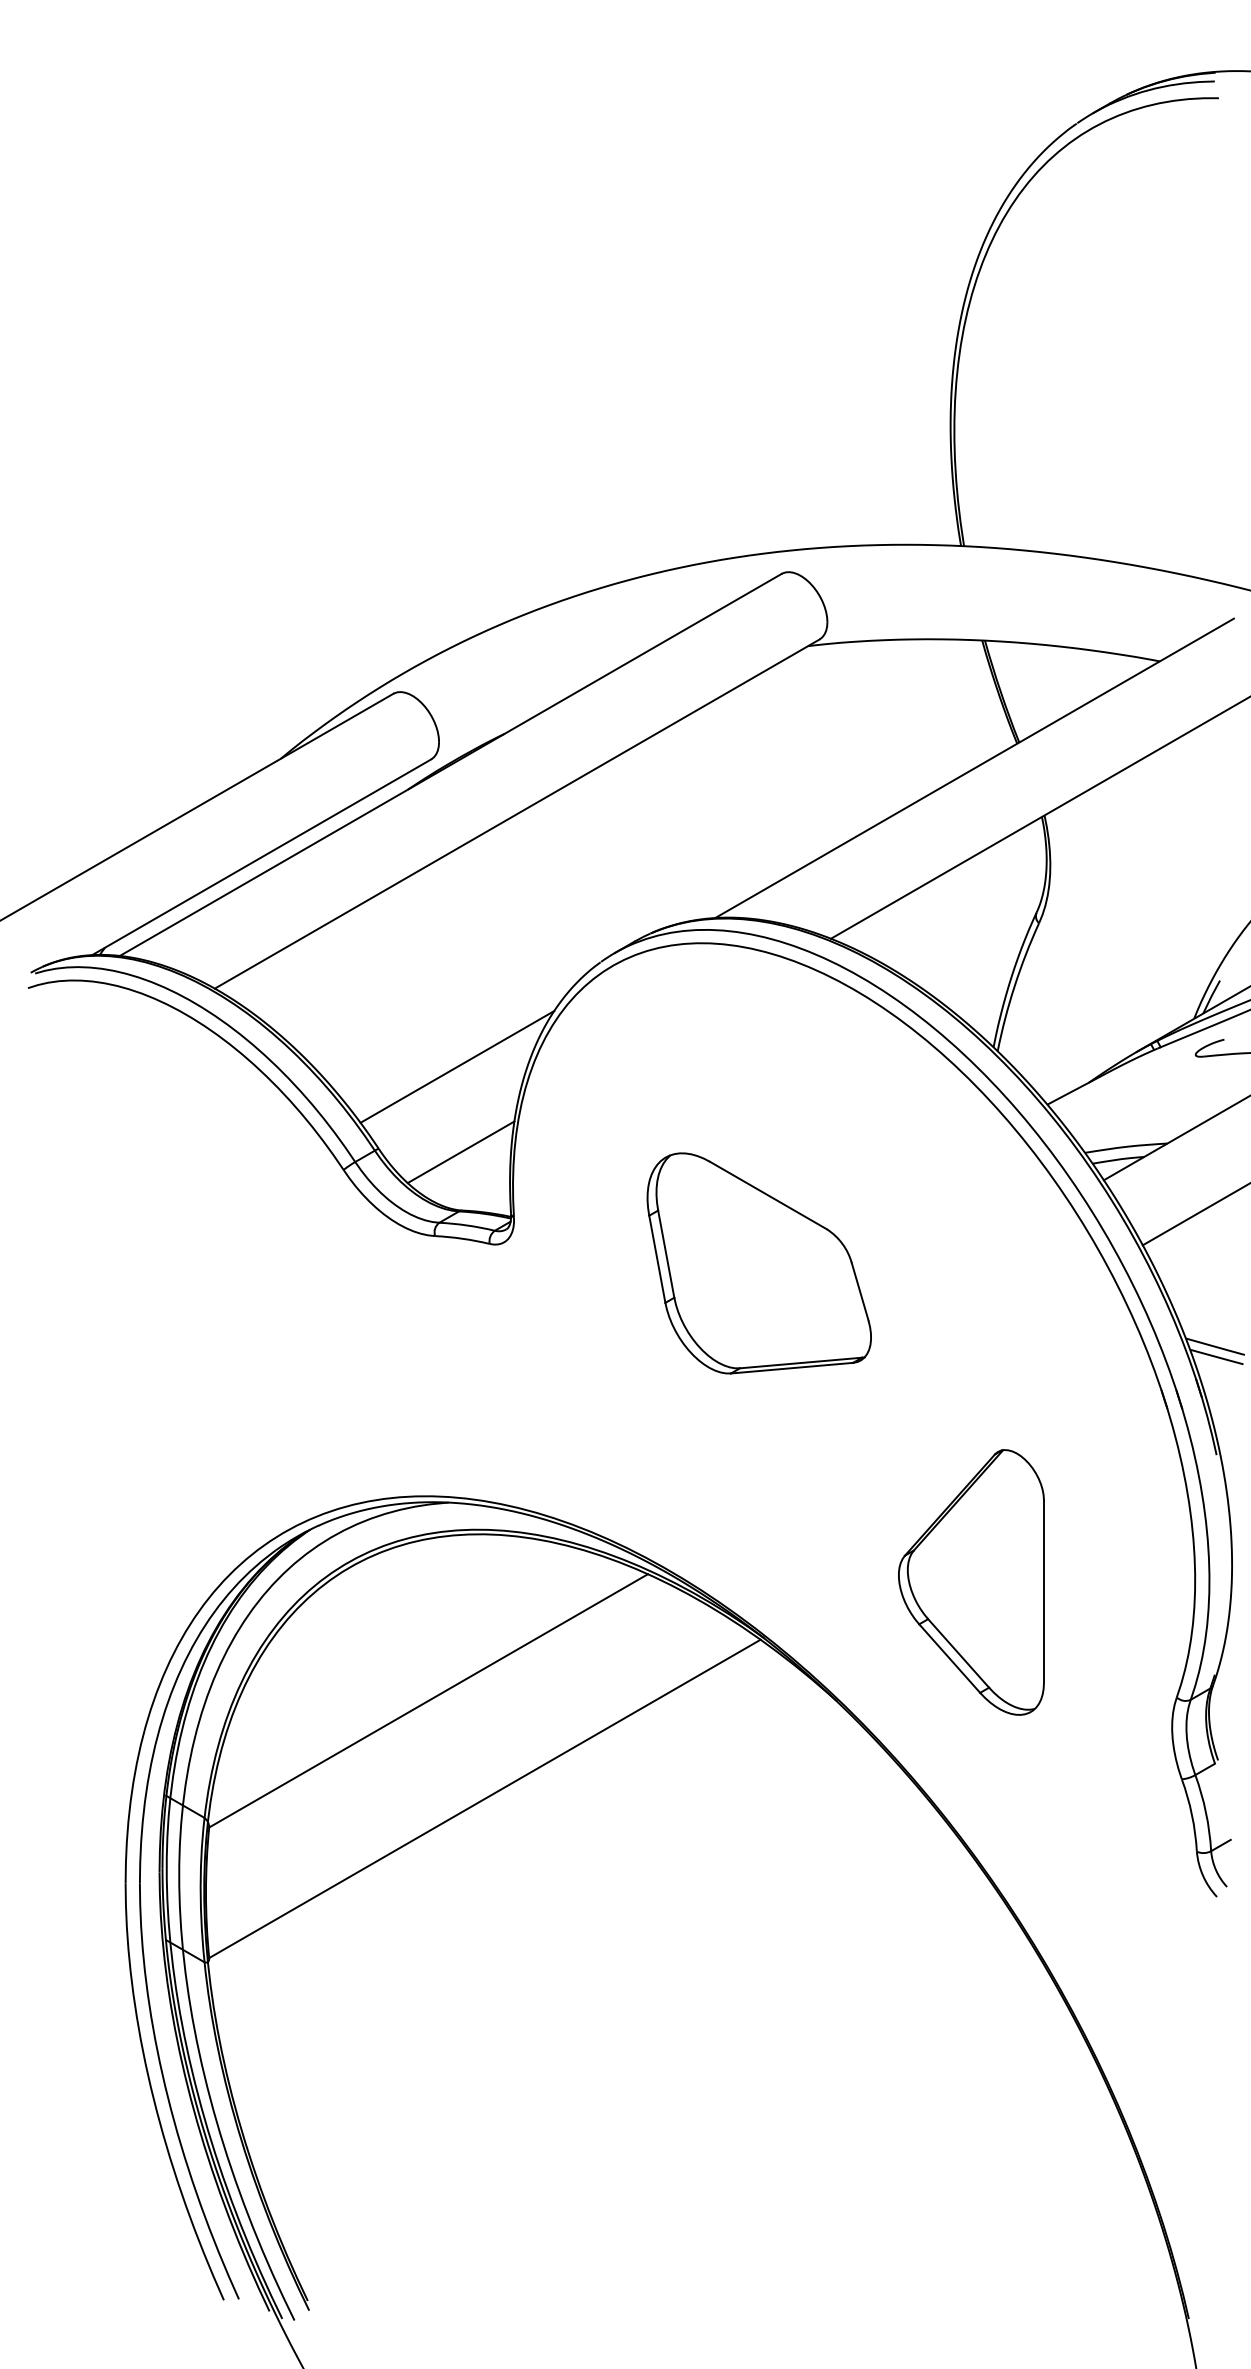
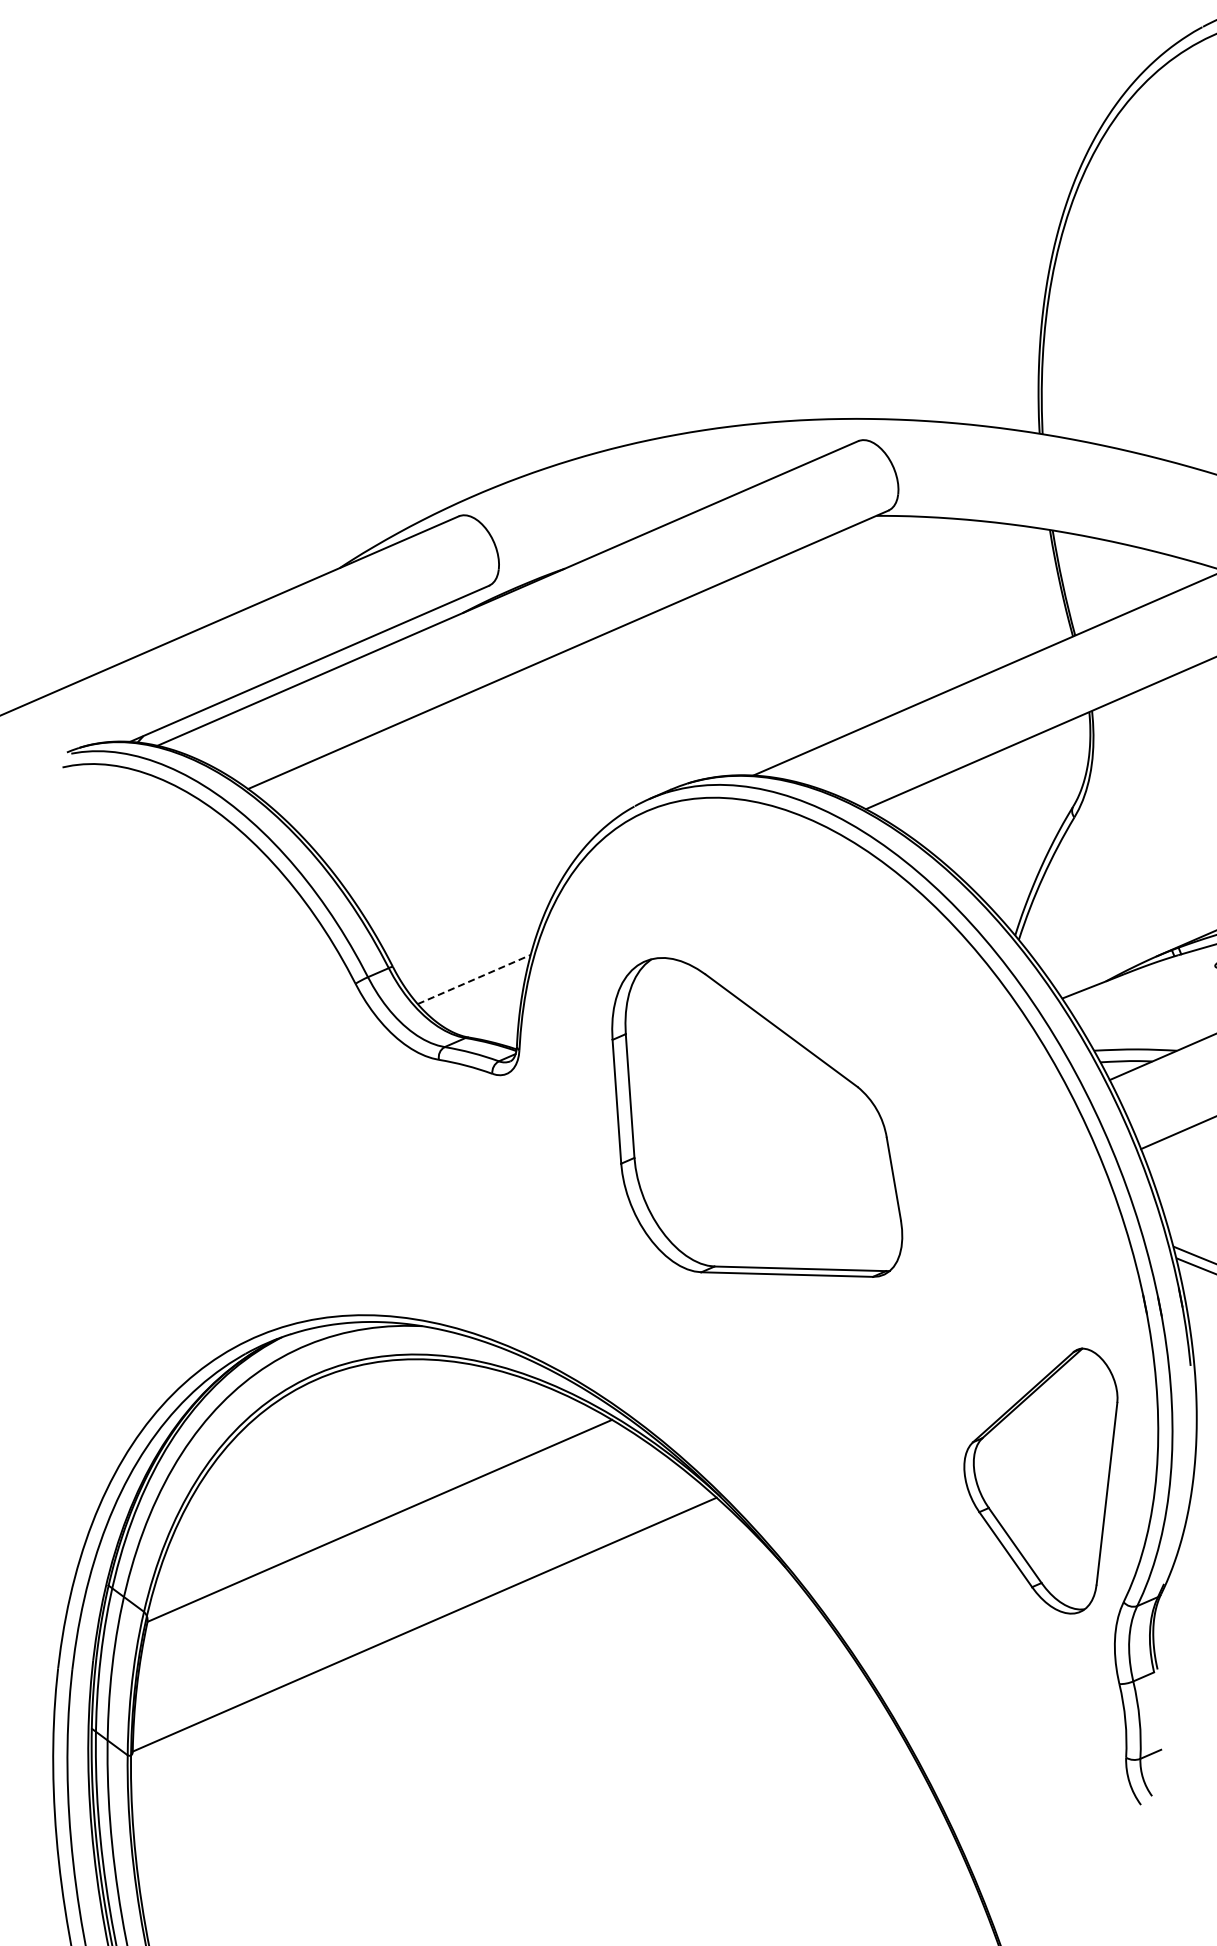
line: (457, 1066) -> (480, 893), removed
line: (461, 1152) -> (474, 979), solid -> dashed
part: (758, 1263) -> (757, 1123), size x1.4
part: (971, 1582) -> (1036, 1476), moved

